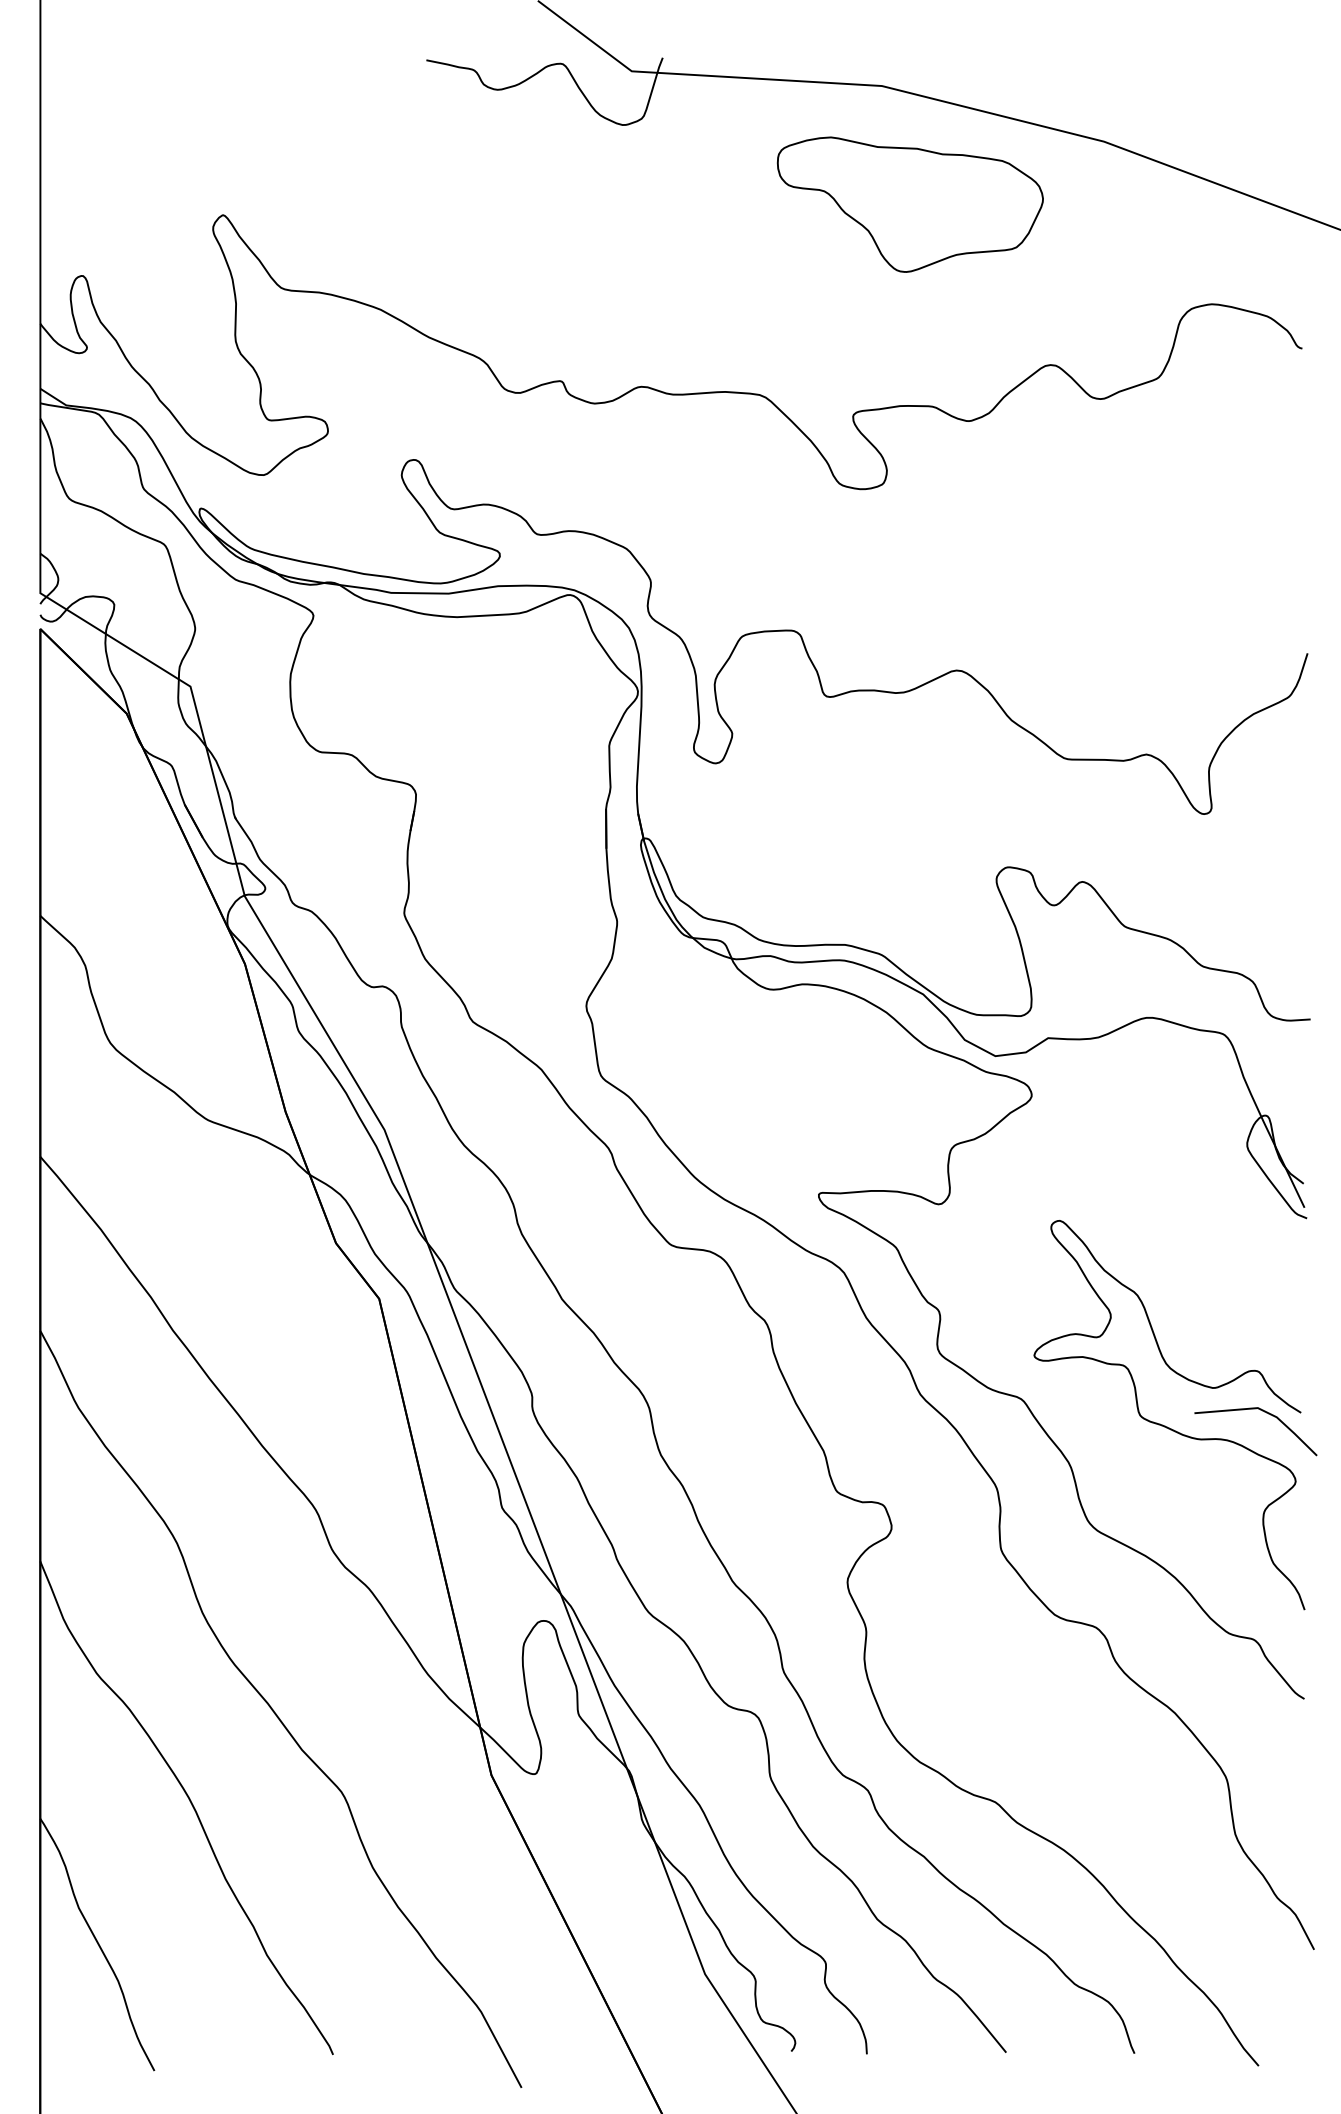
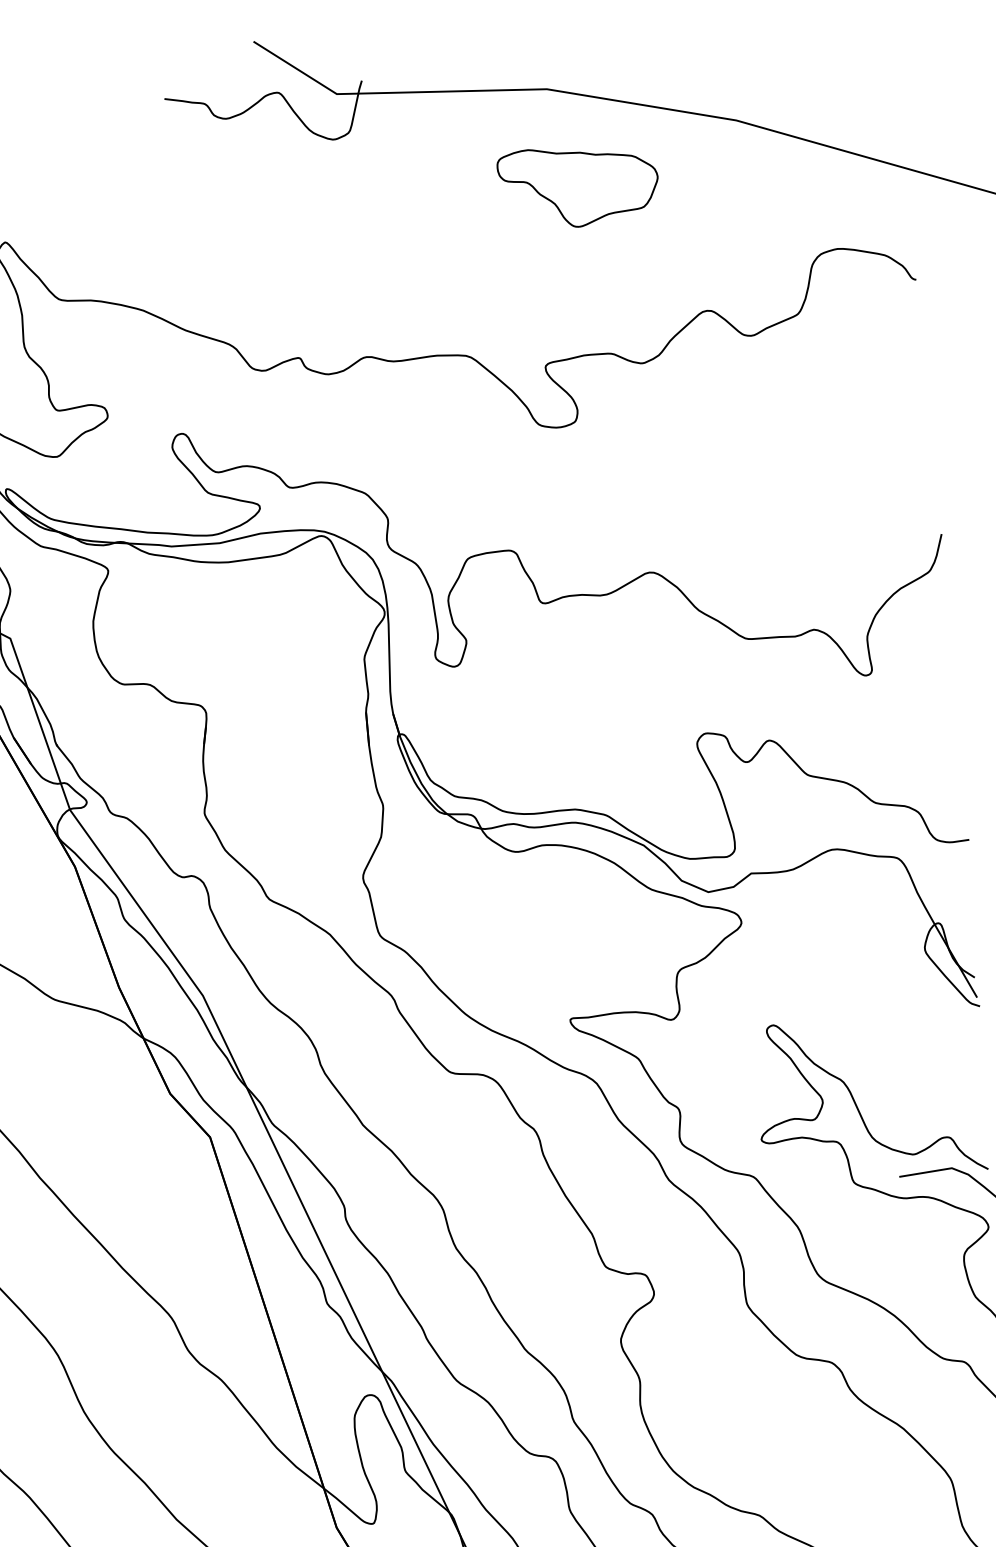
part: (909, 204) -> (578, 186), size x0.71

